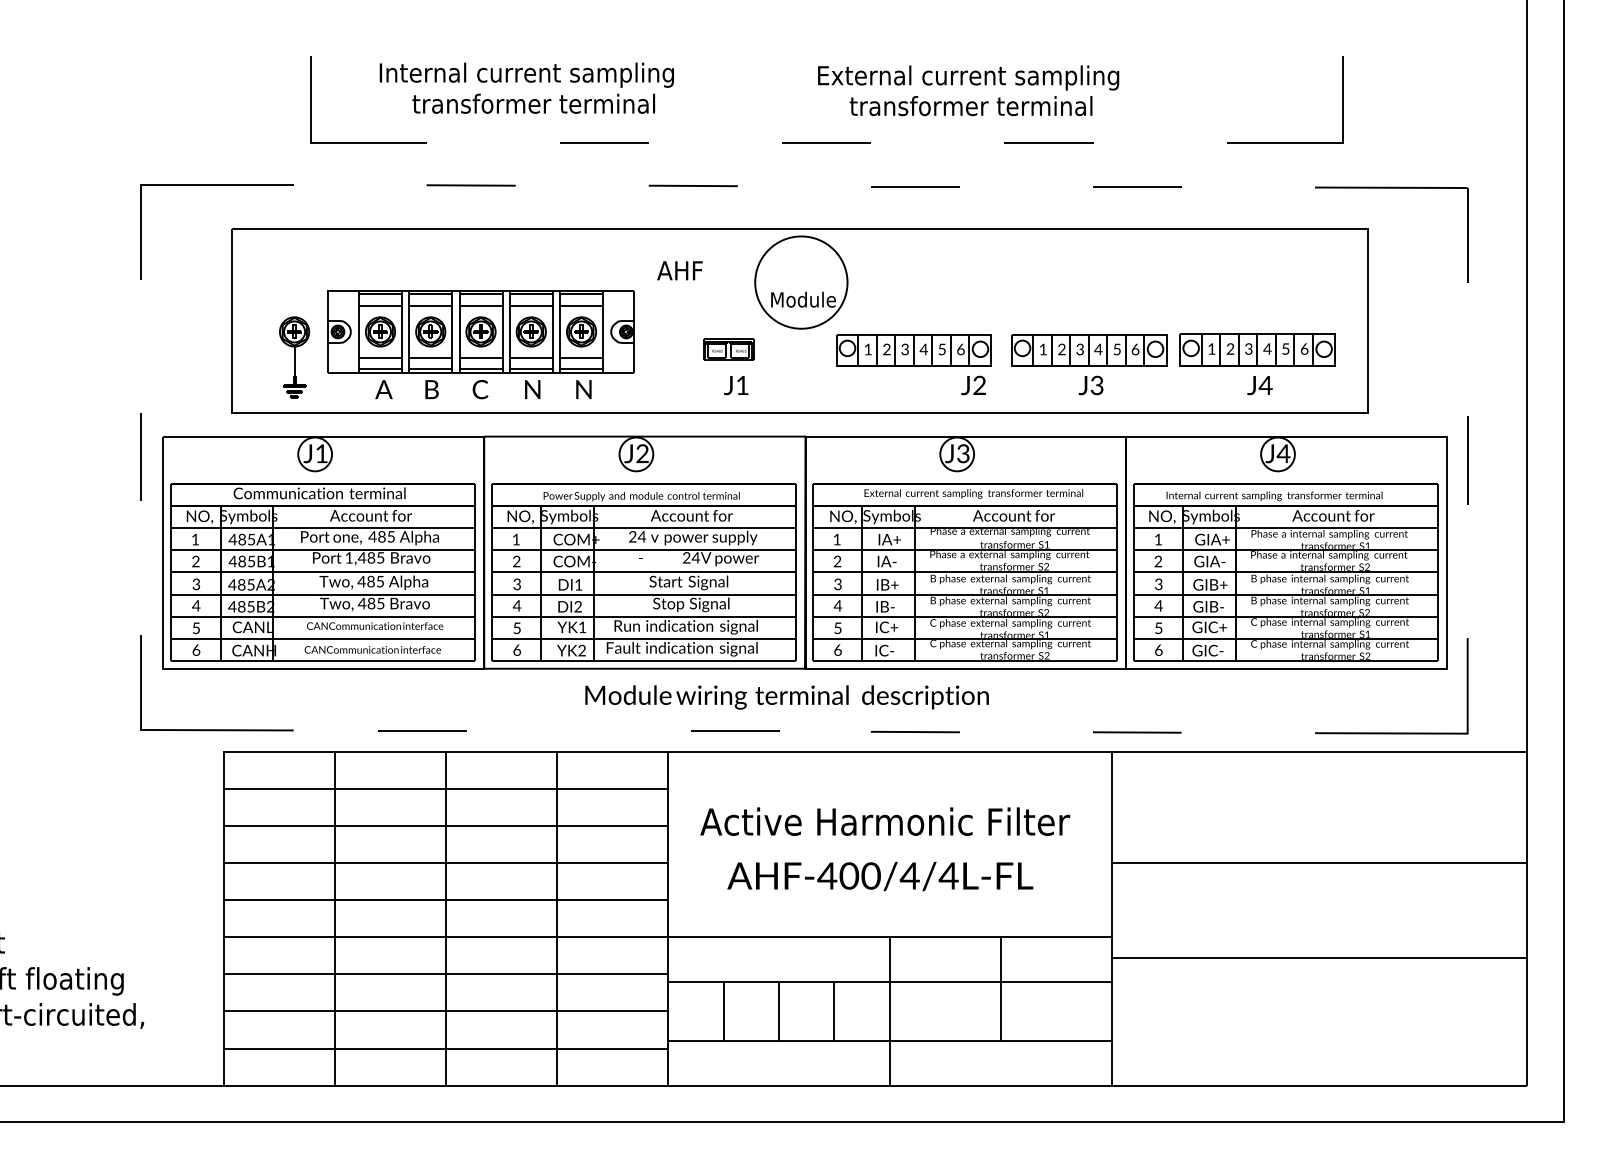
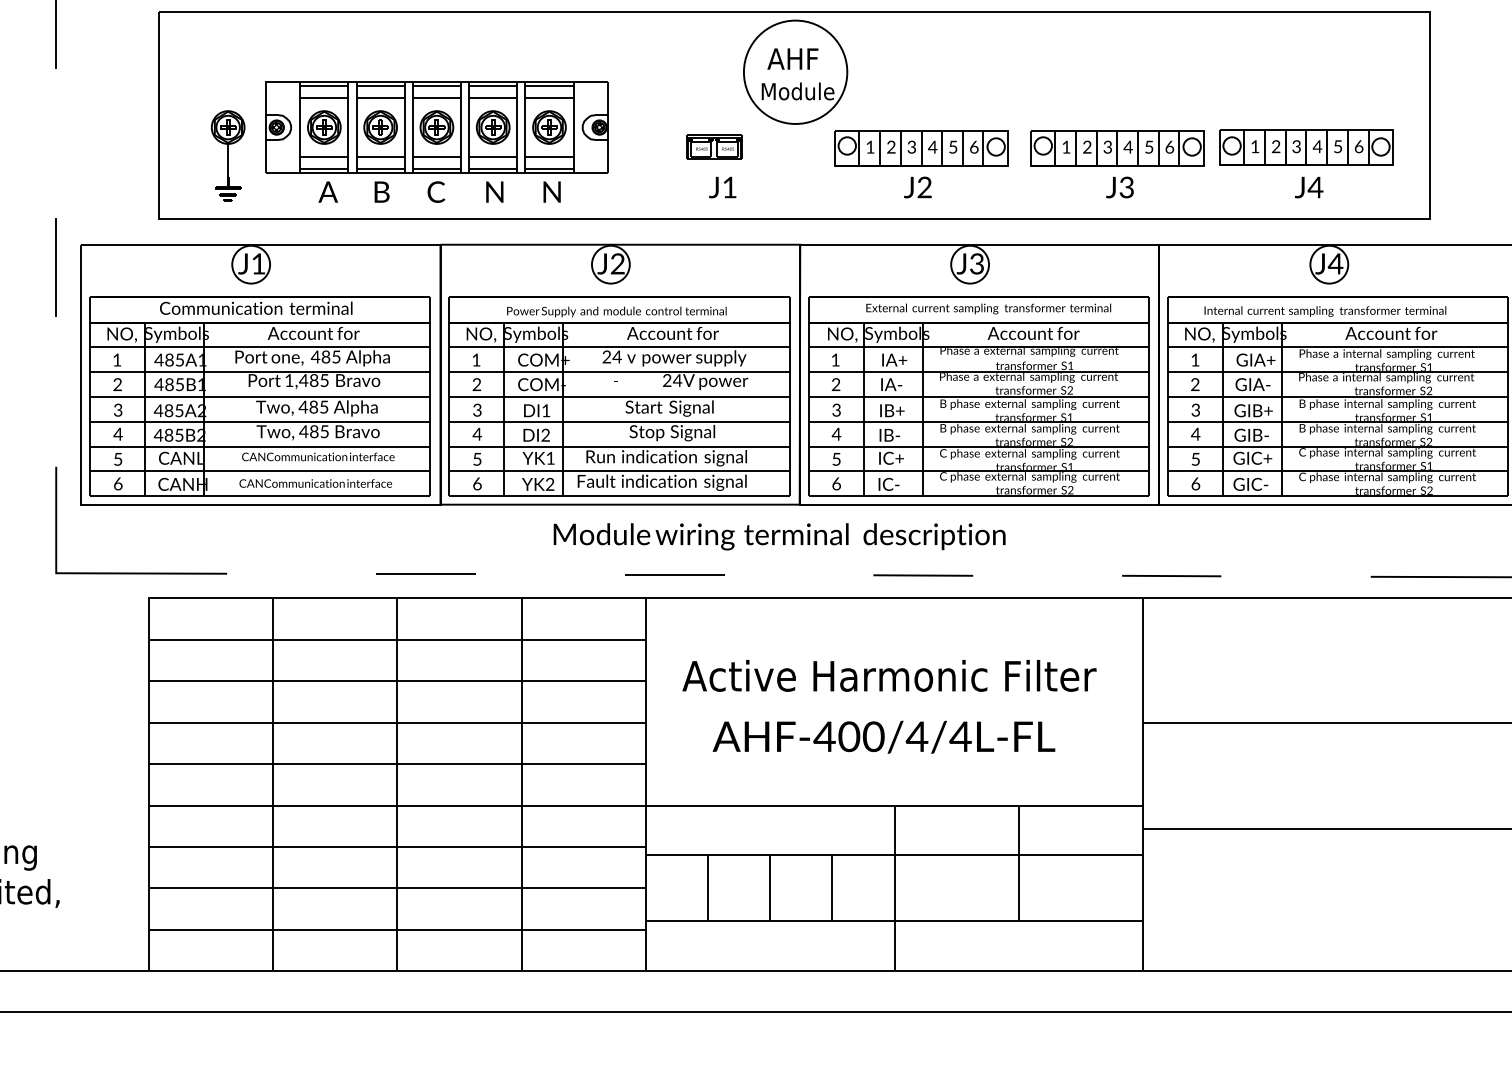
text: (679, 270) -> (792, 58), moved
text: (973, 385) -> (917, 187), moved
line: (422, 730) -> (426, 573), moved
line: (735, 730) -> (674, 573), moved

